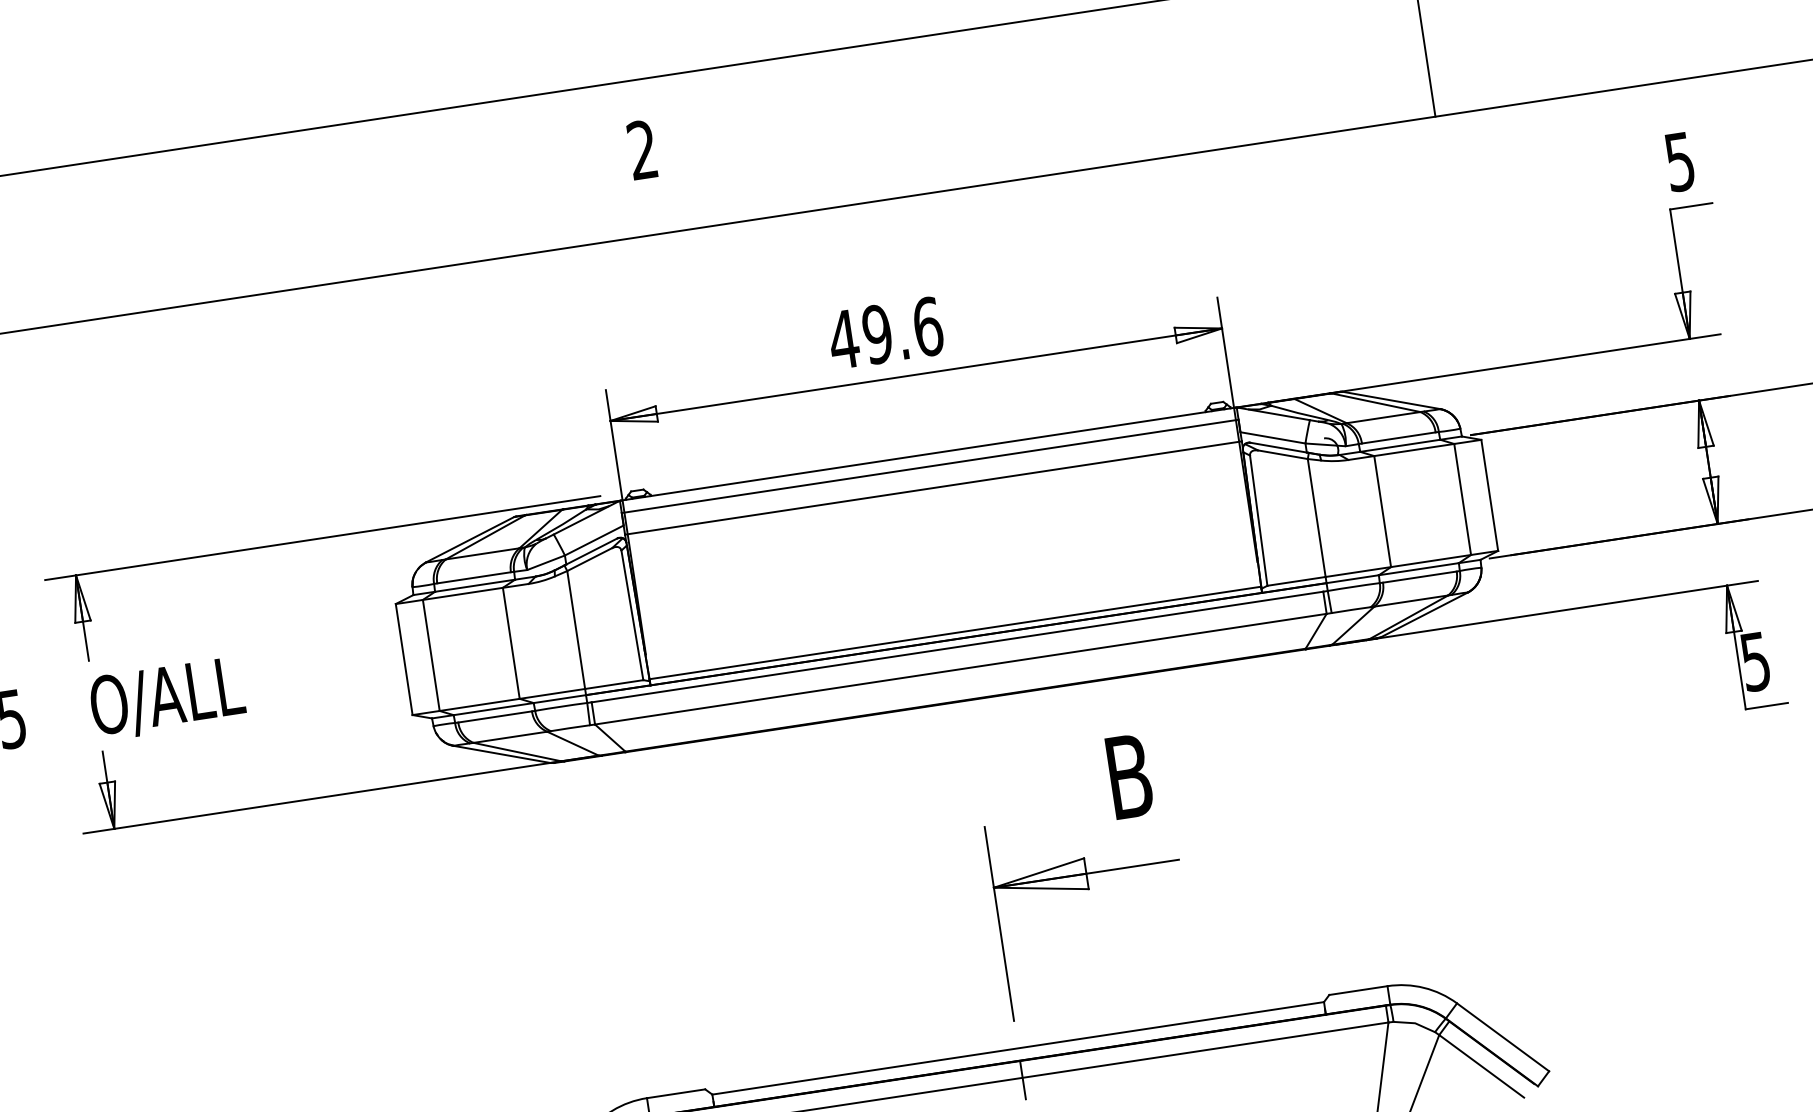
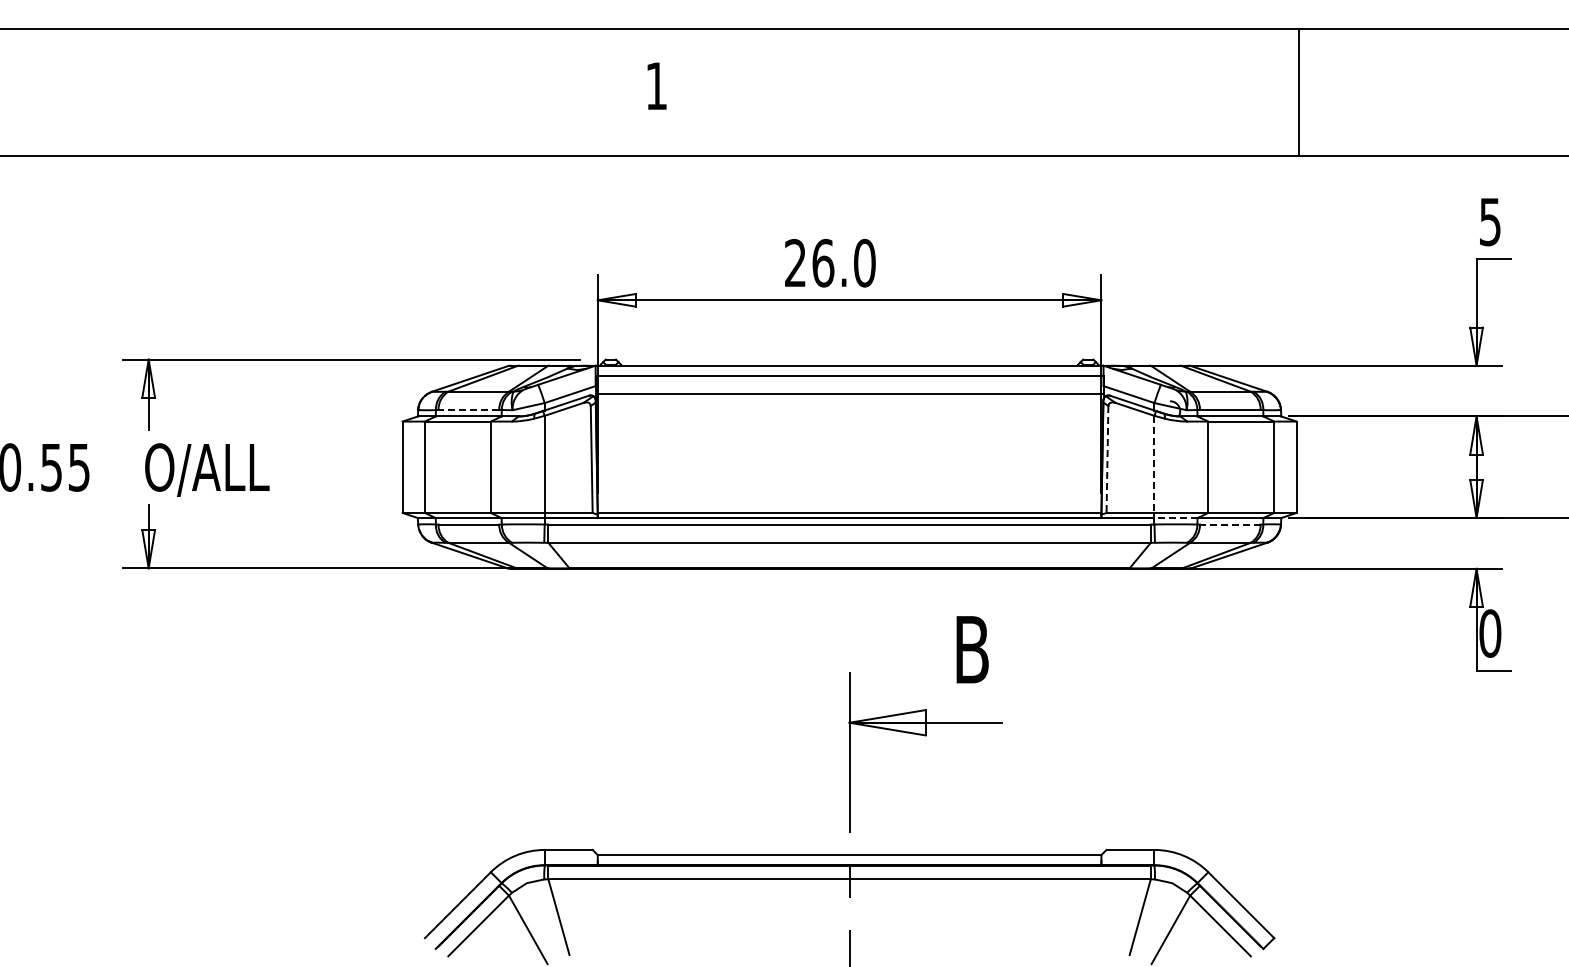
text: (642, 149) -> (656, 85), 2 -> 1
text: (884, 332) -> (829, 262), 49.6 -> 26.0
line: (1316, 518) -> (1154, 464), solid -> dashed
line: (1258, 521) -> (1107, 460), solid -> dashed
line: (473, 577) -> (468, 409), solid -> dashed
line: (1418, 577) -> (1229, 524), solid -> dashed
line: (1353, 579) -> (1176, 518), solid -> dashed
text: (1755, 661) -> (1490, 633), 5 -> 0

